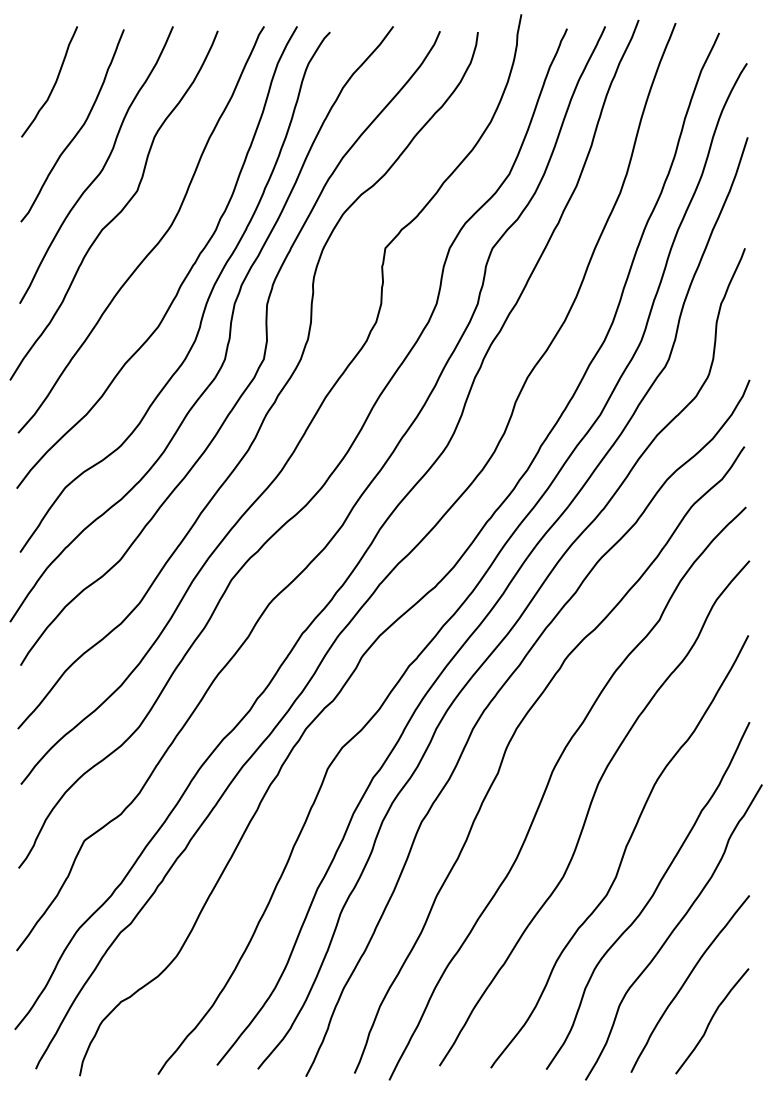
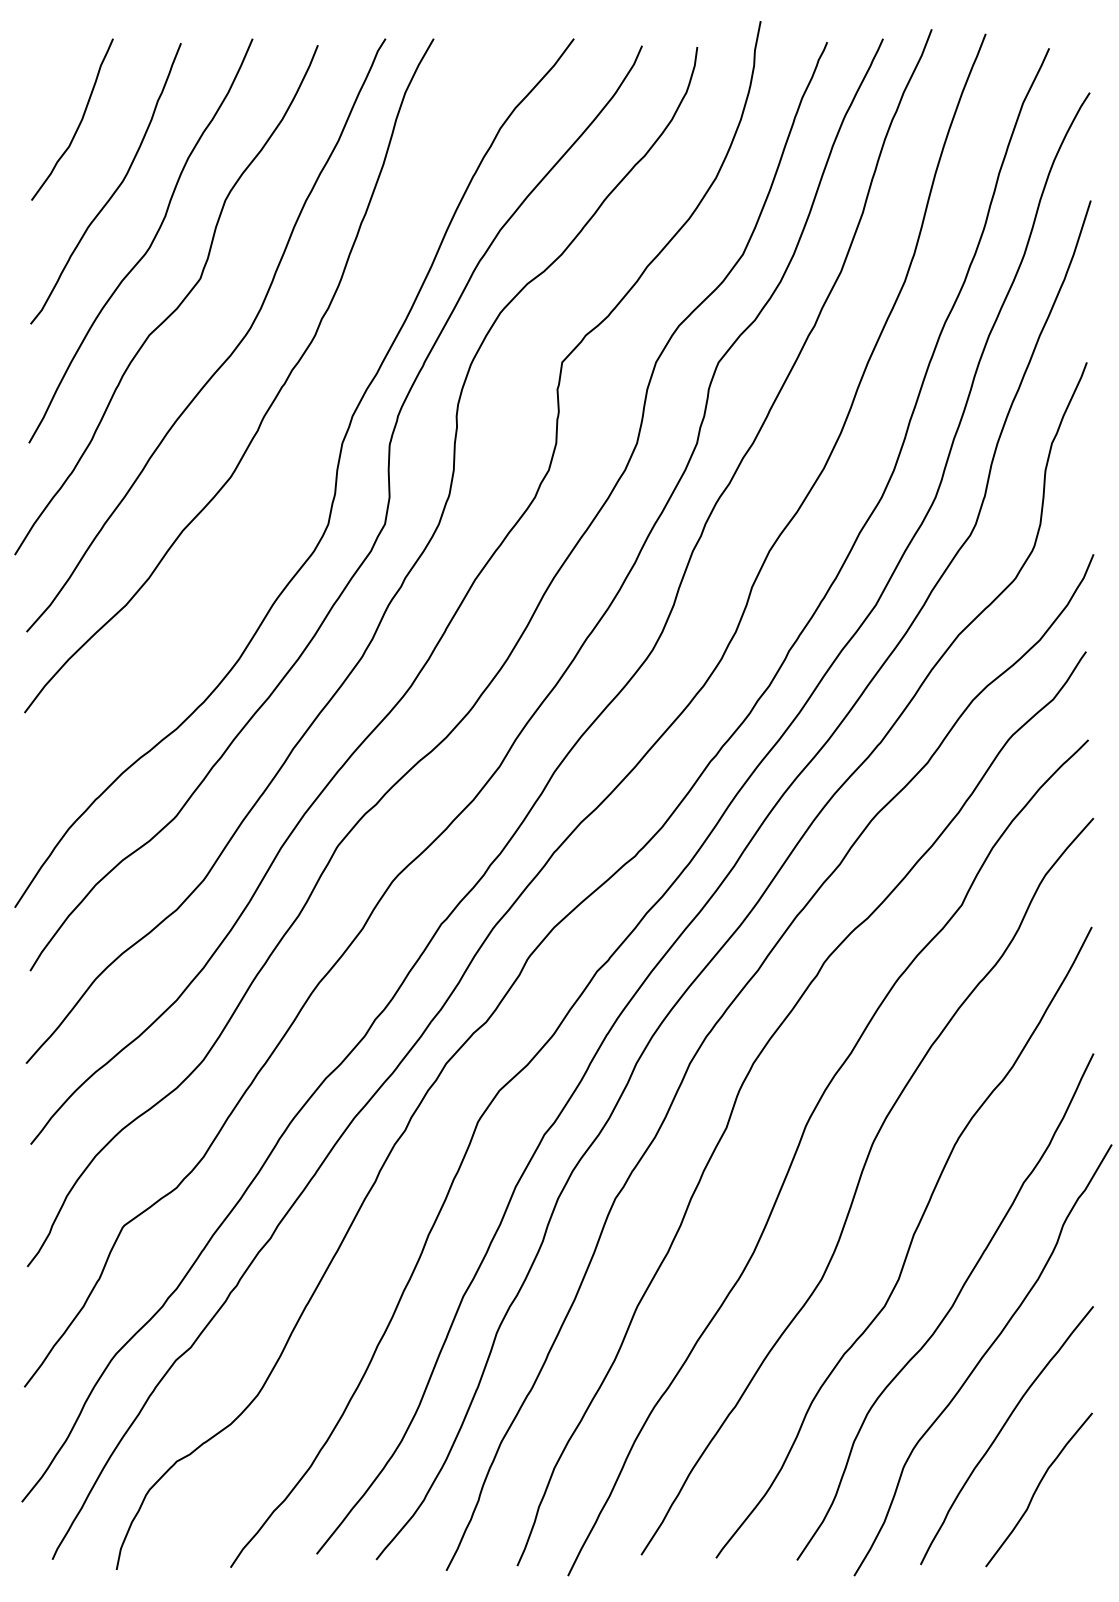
curve: (206, 300) -> (301, 438), removed

